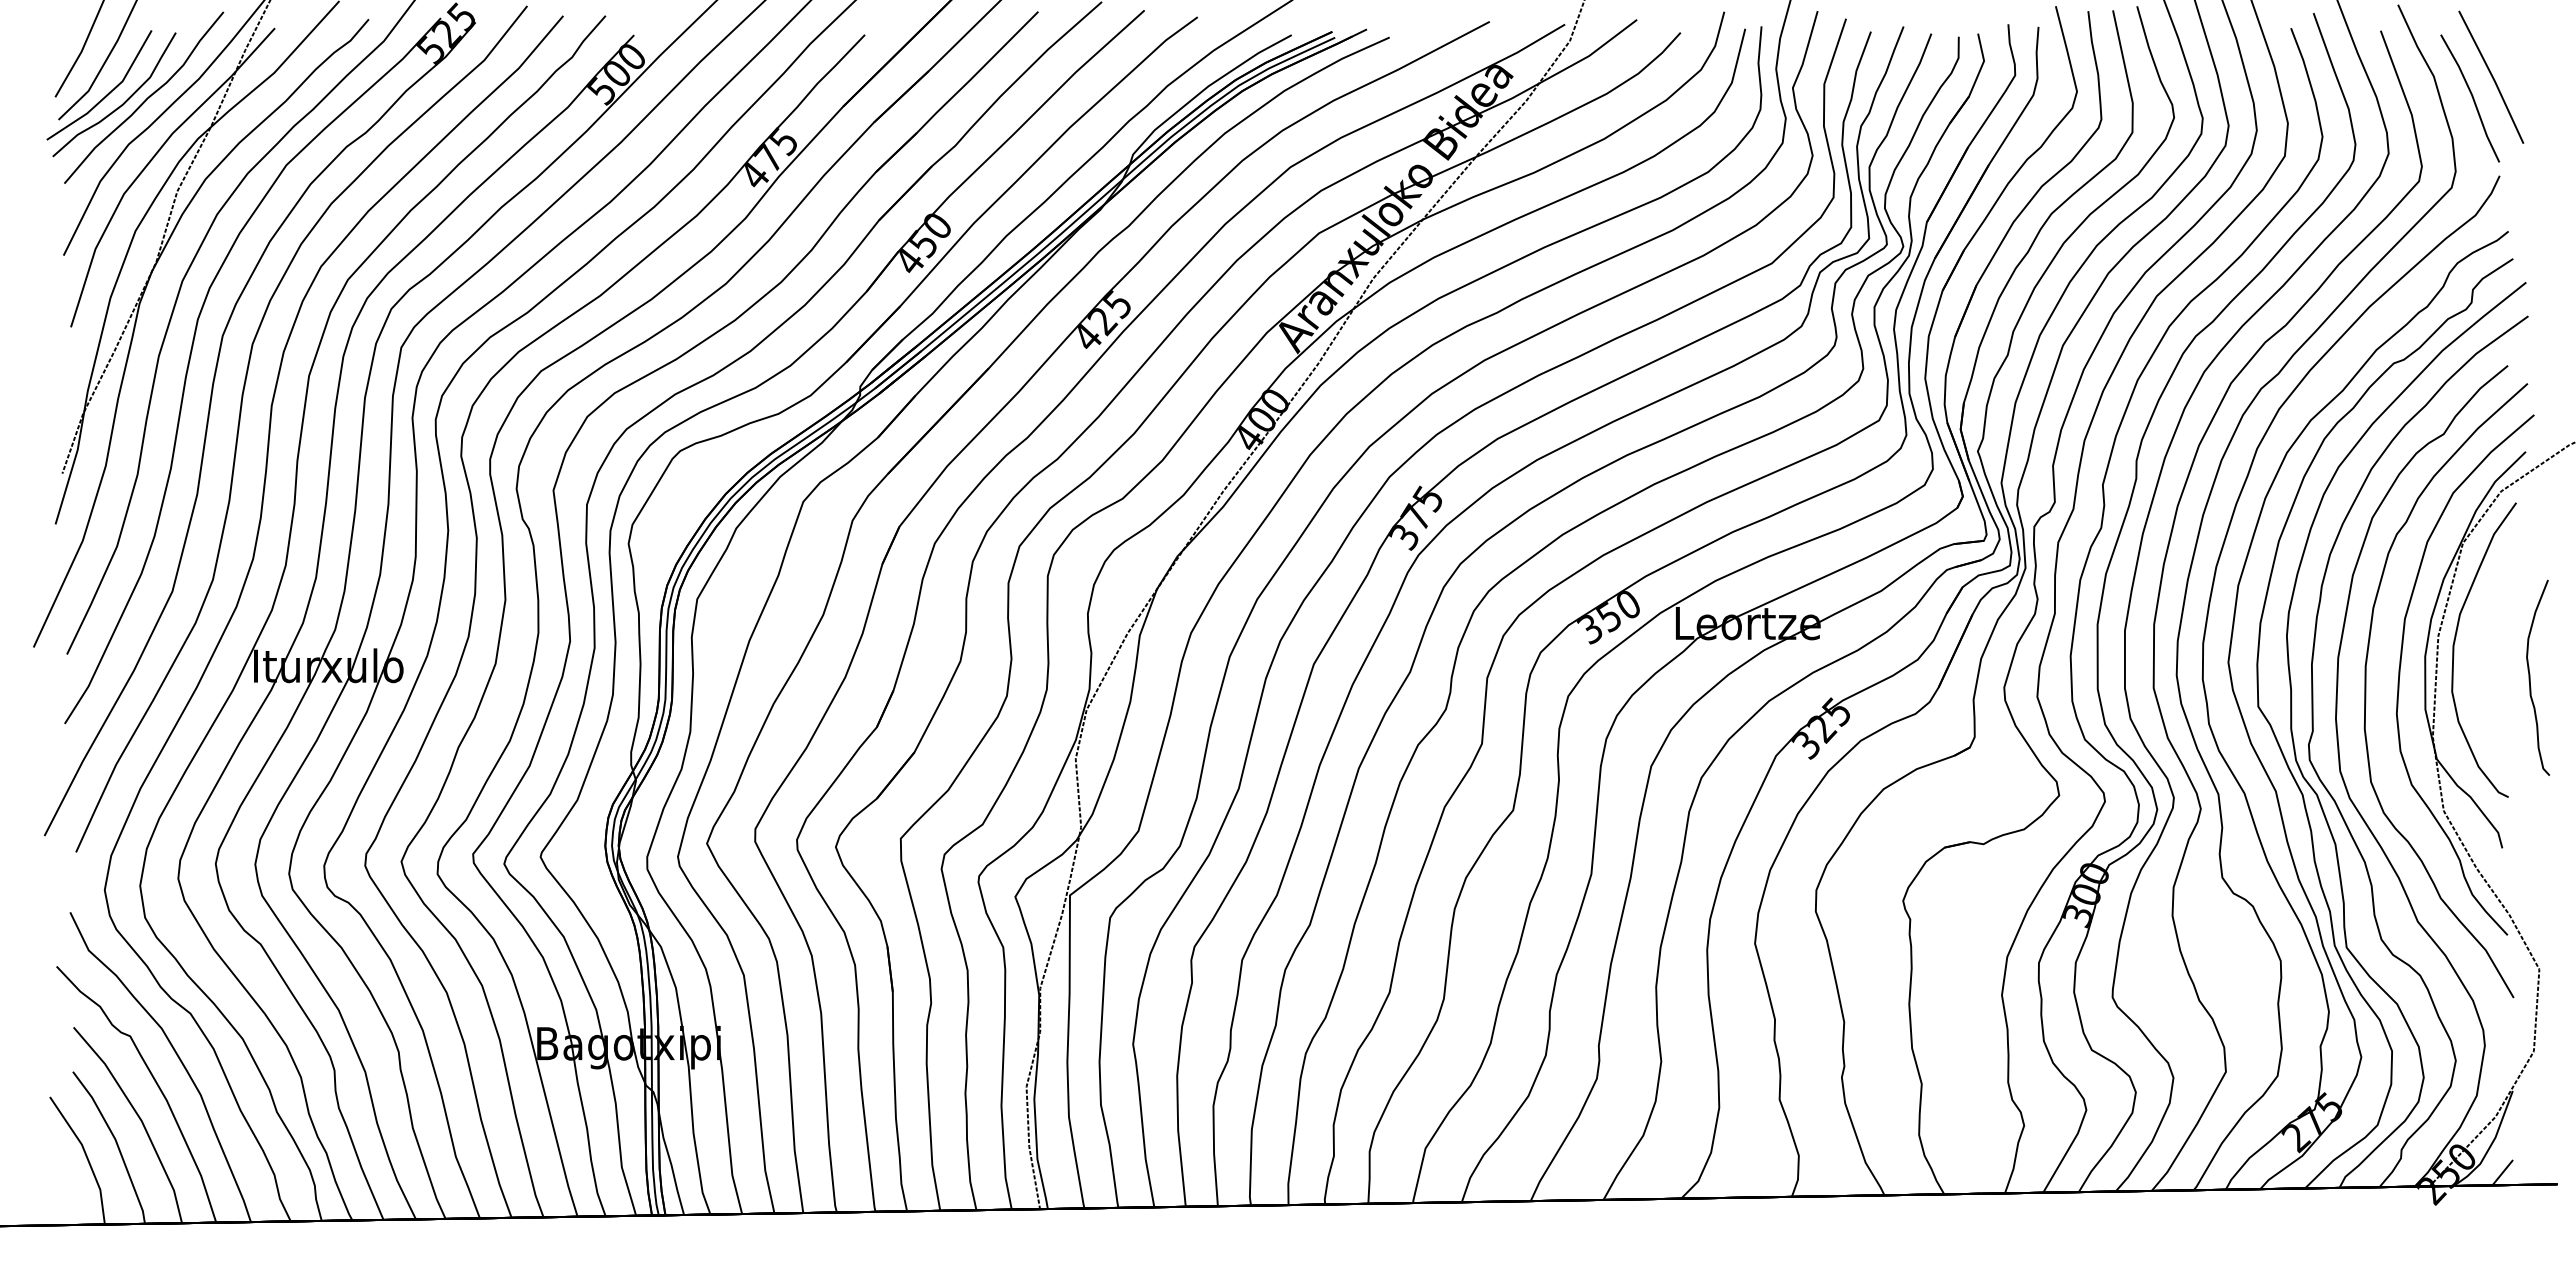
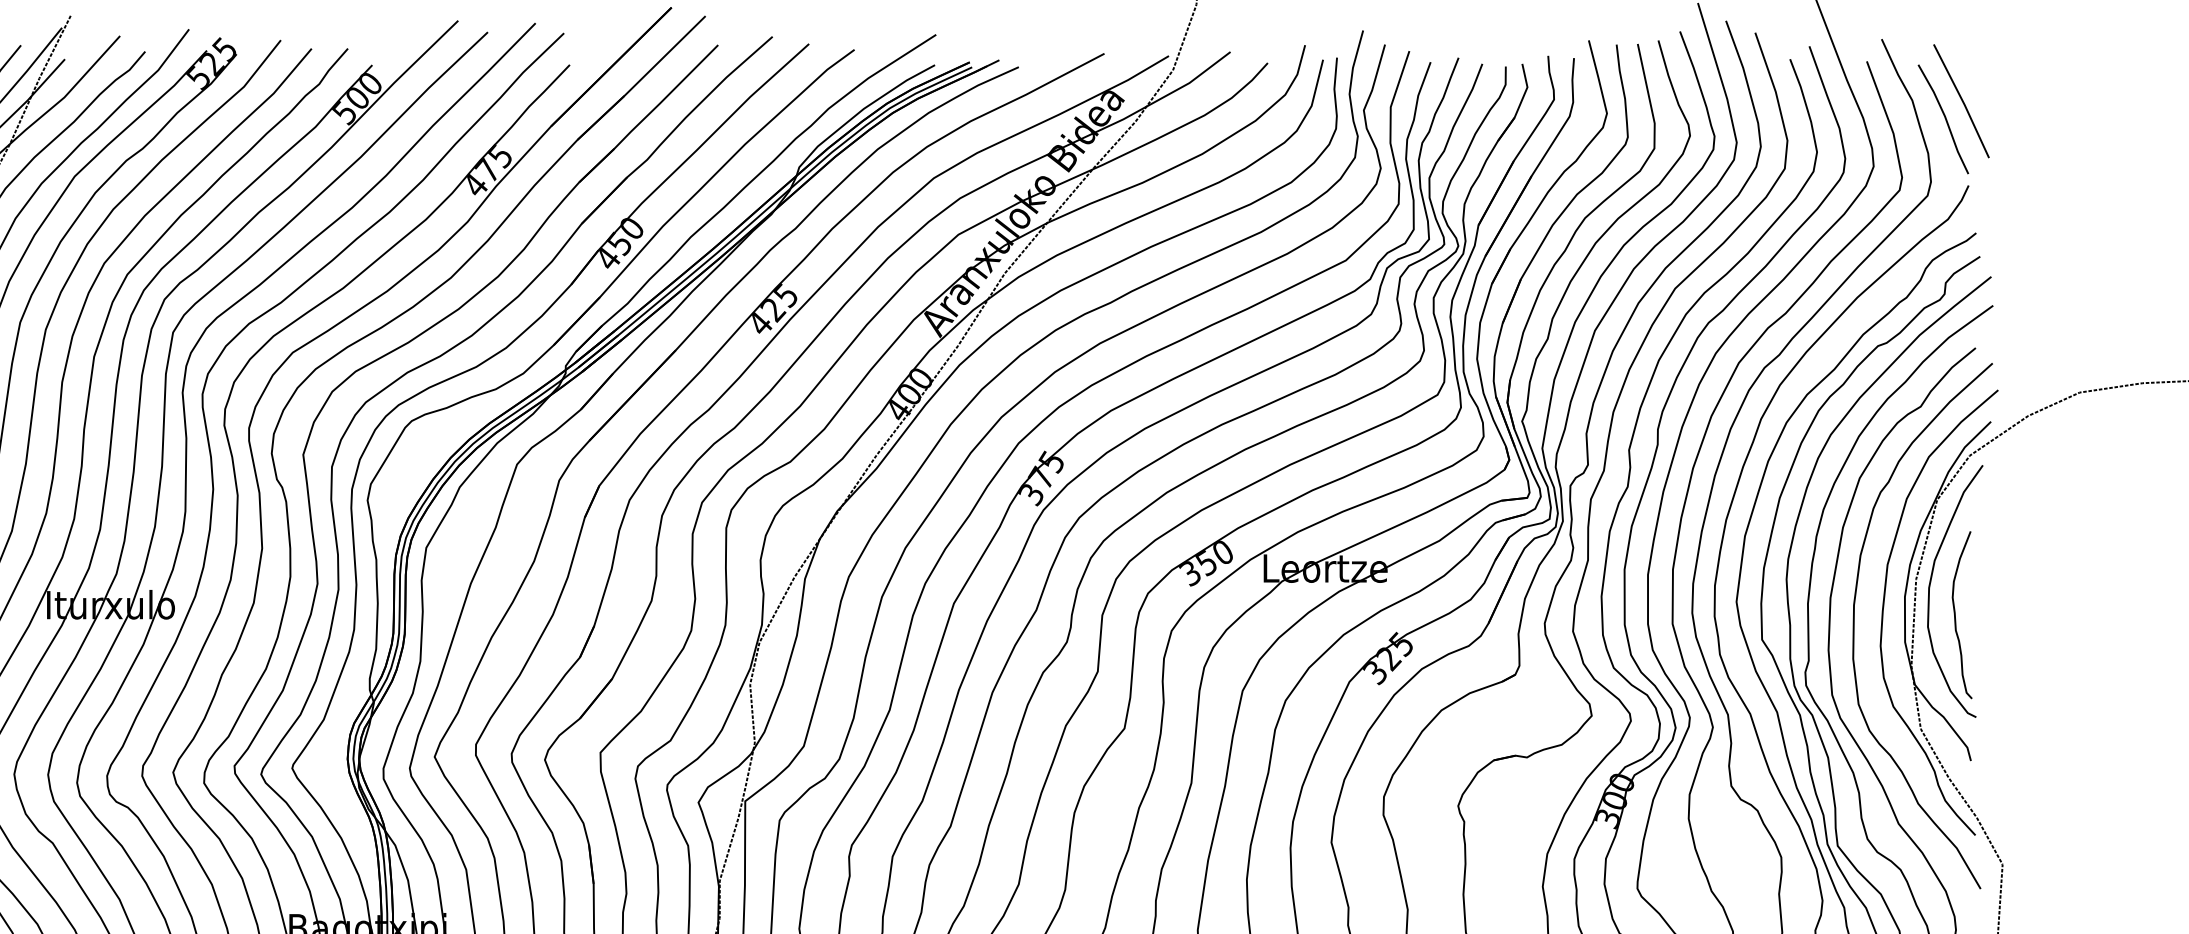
part: (2530, 677) -> (1955, 614), moved

